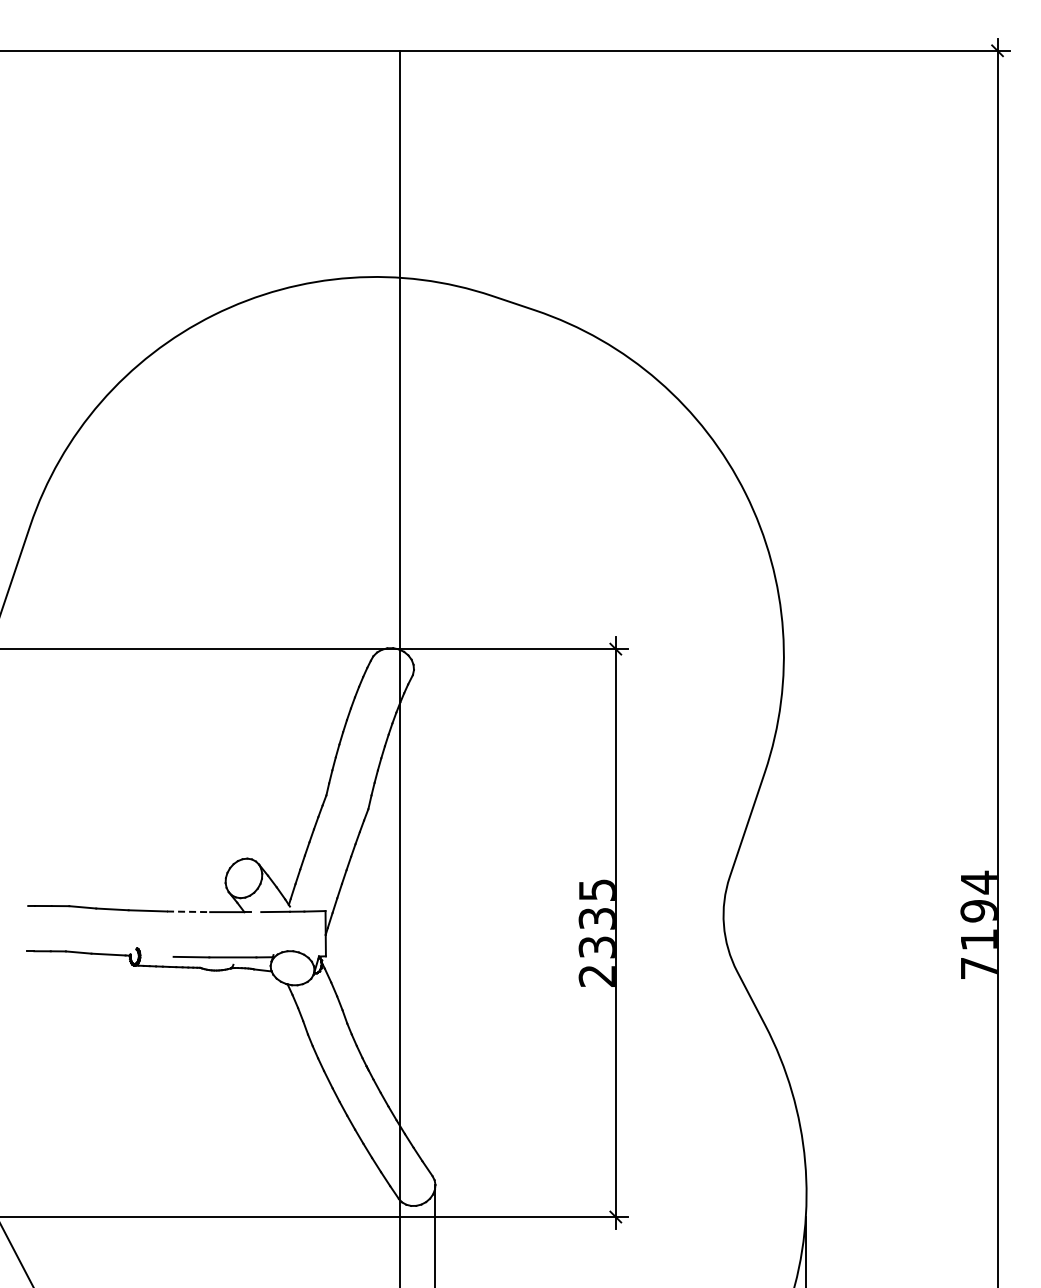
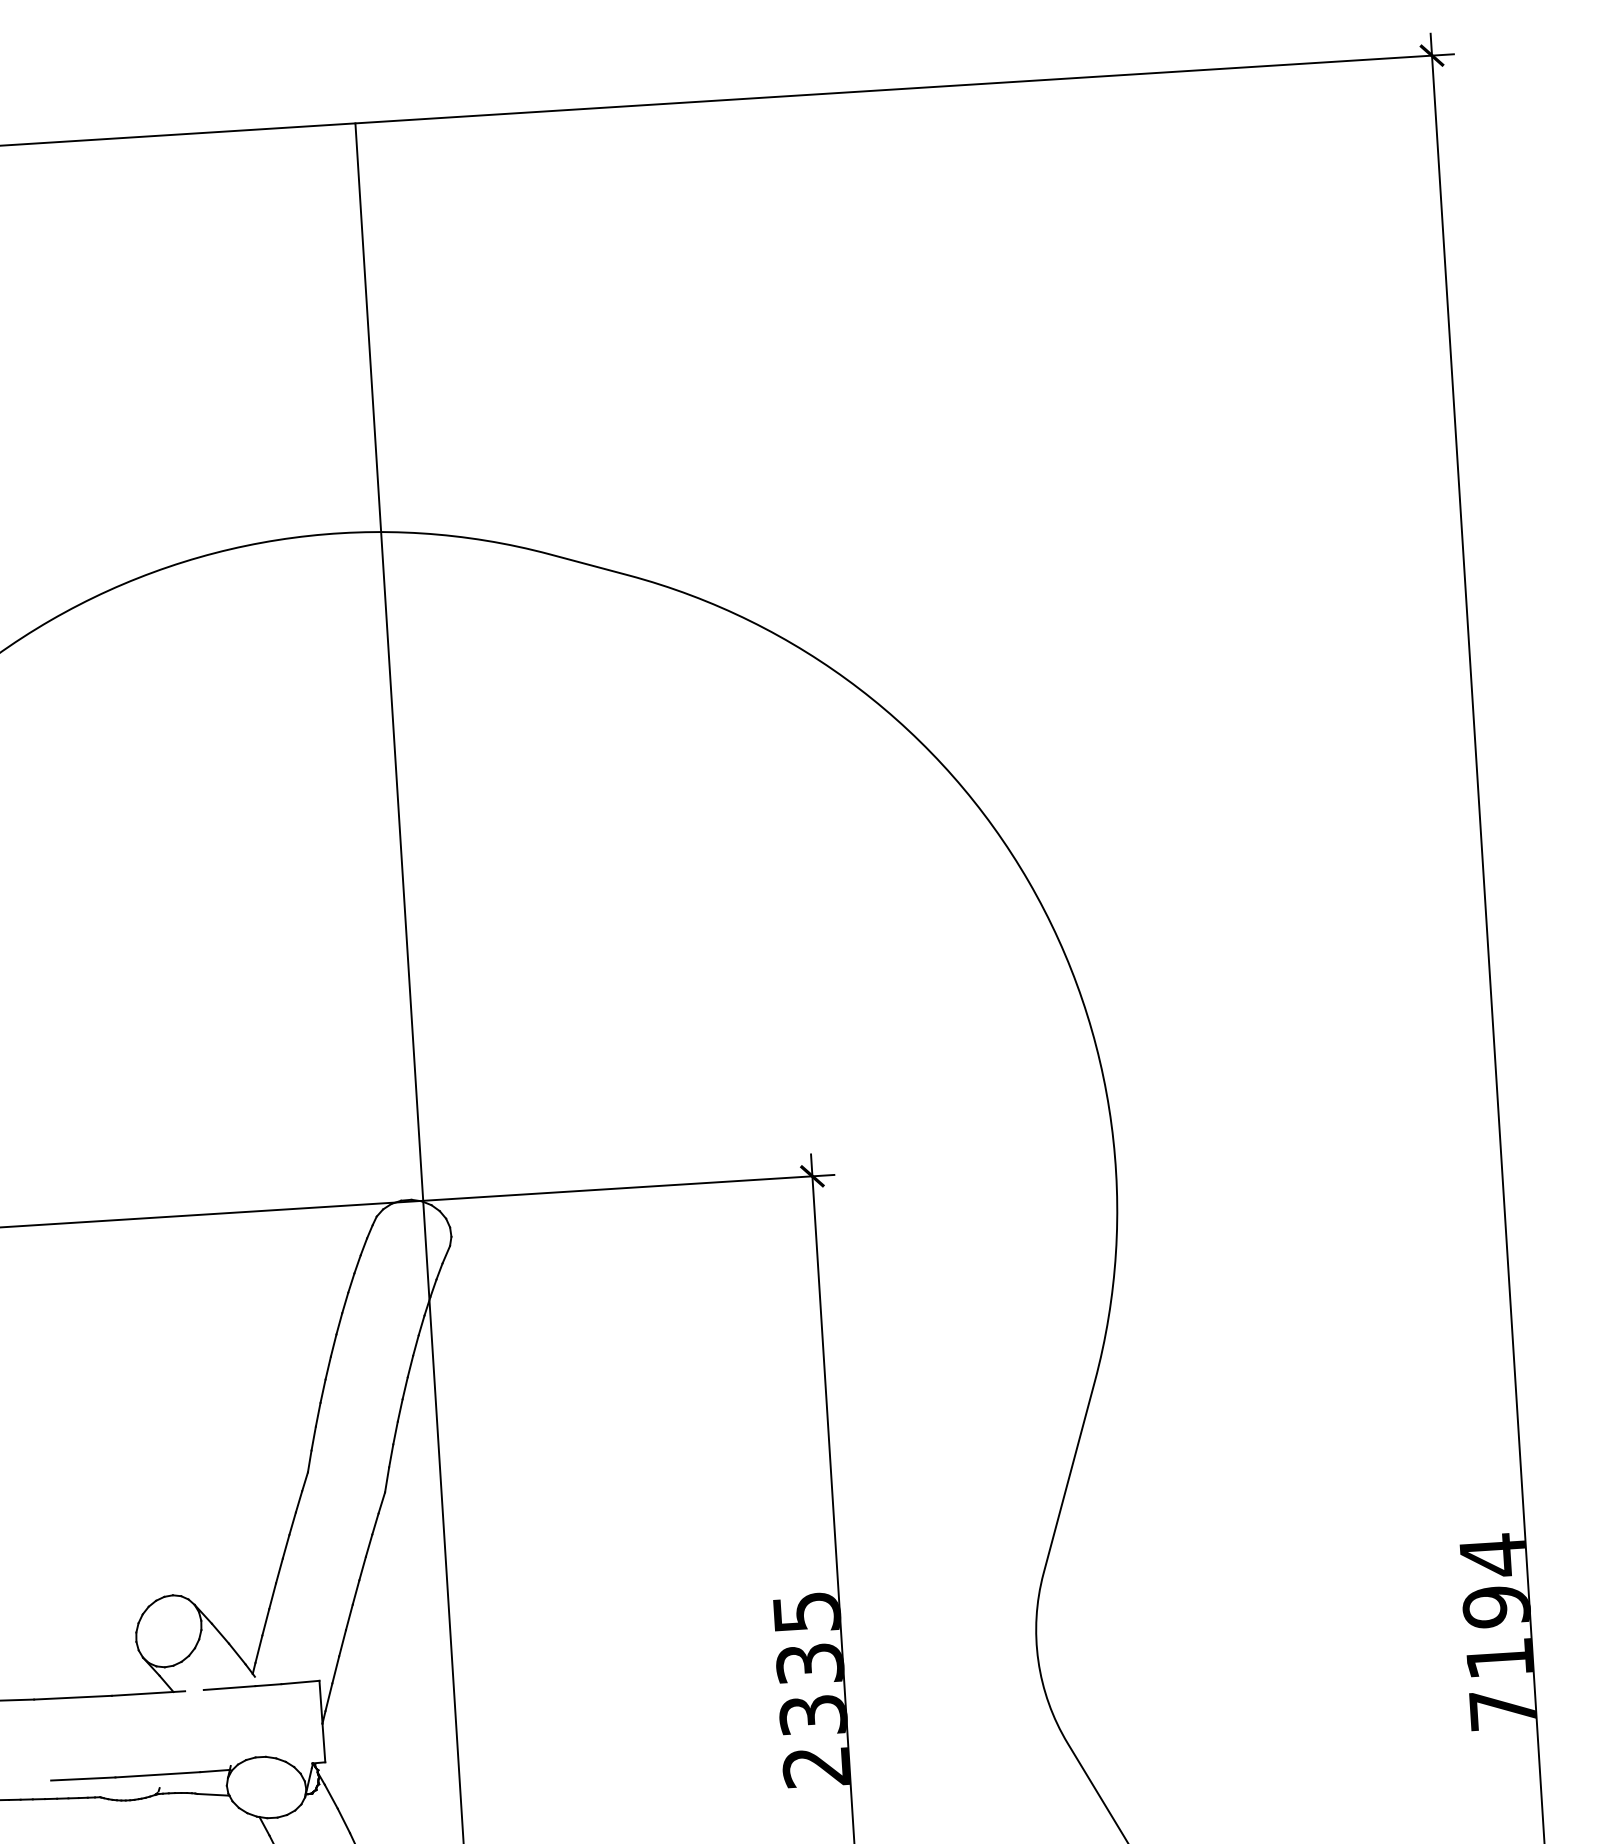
line: (188, 911) -> (72, 1697), dashed -> solid

